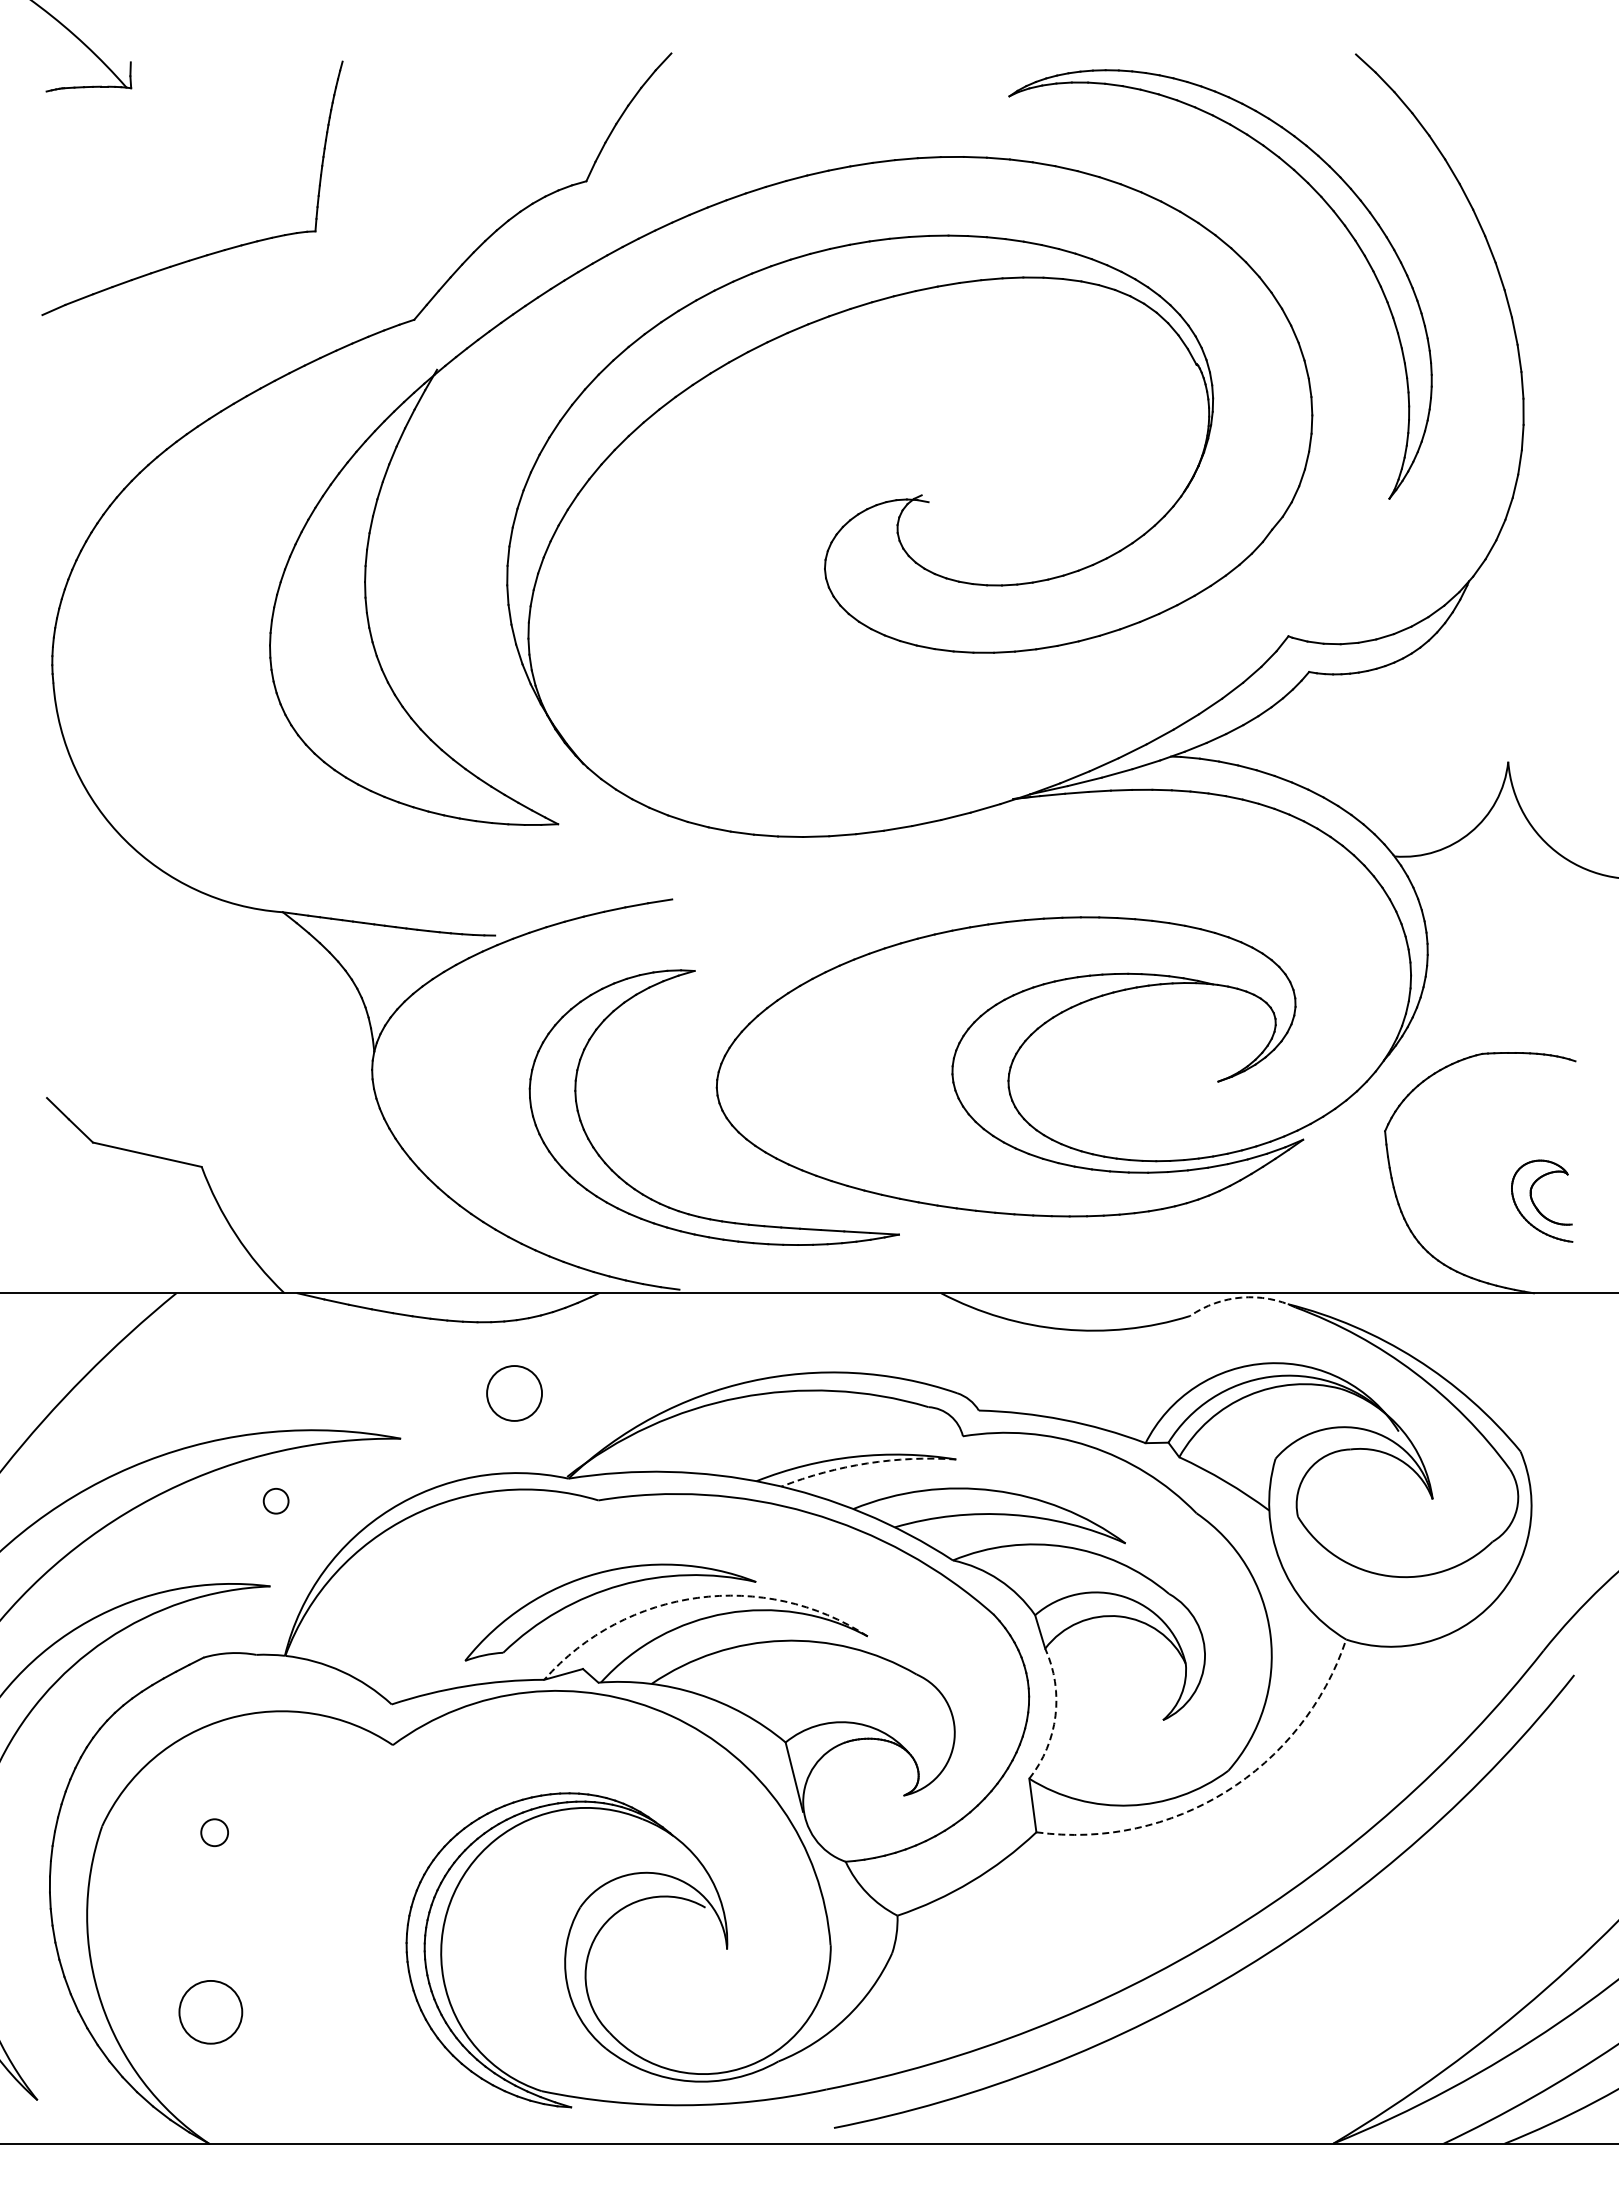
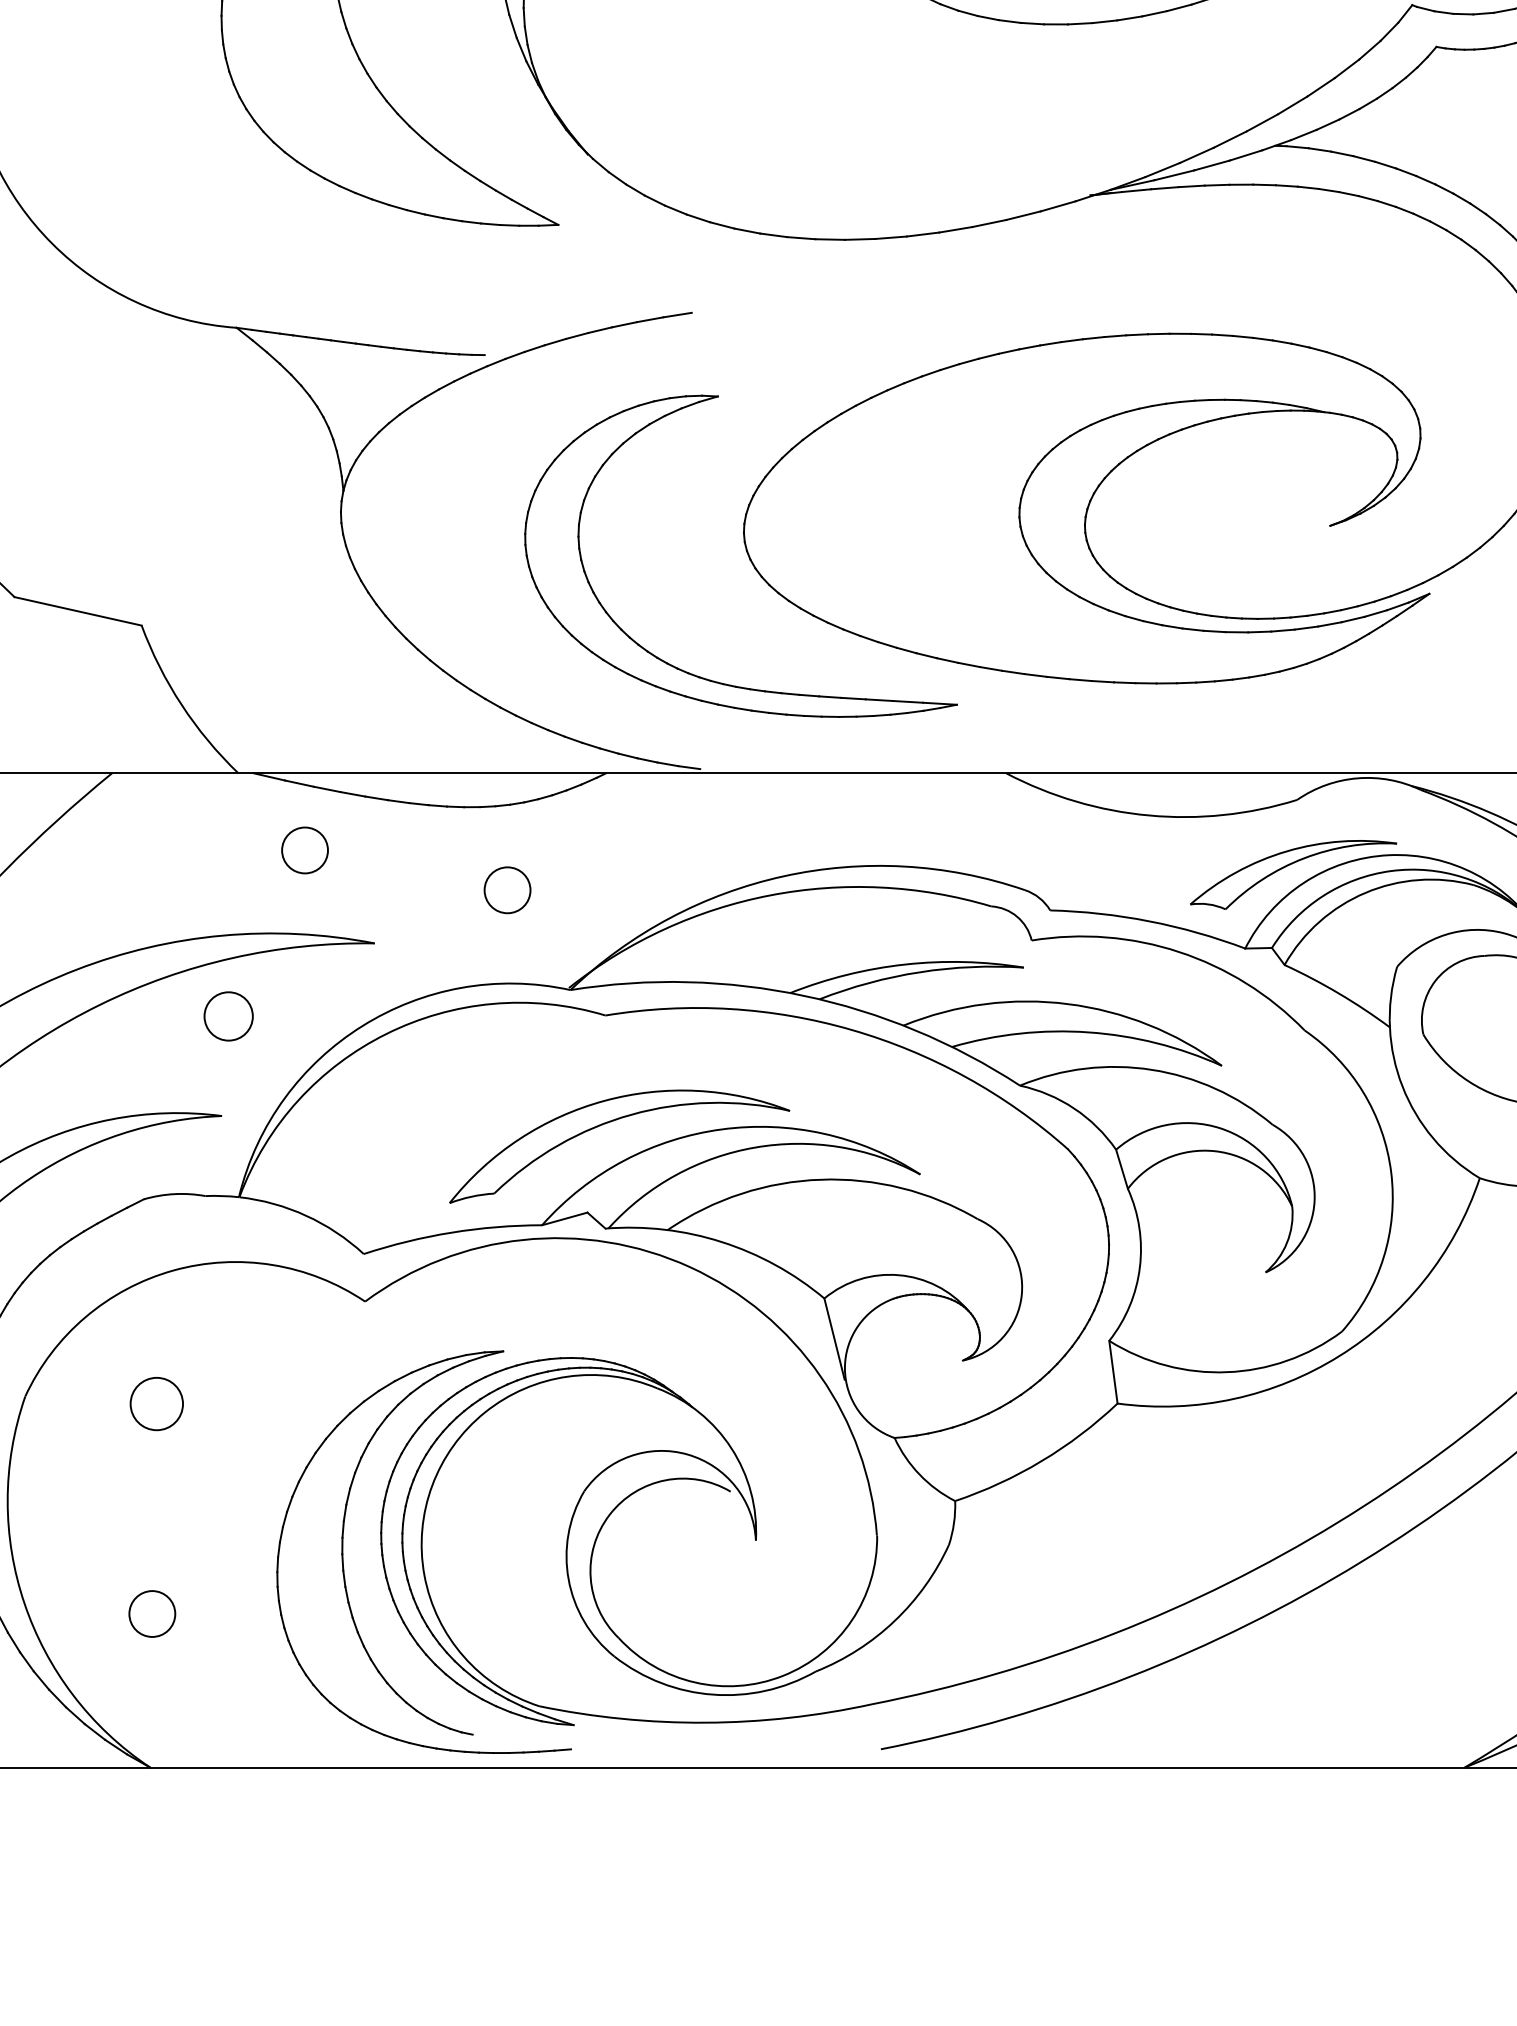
arc: (1241, 1297) -> (1357, 778), dashed -> solid
circle: (341, 1358) -> (305, 849), added
part: (1183, 1372) -> (1289, 865), added
circle: (514, 1392) -> (507, 889), size x0.71
arc: (867, 1463) -> (920, 972), dashed -> solid
circle: (275, 1500) -> (227, 1015), size x1.67
arc: (697, 1597) -> (721, 1129), dashed -> solid
arc: (1055, 1715) -> (1139, 1266), dashed -> solid
arc: (1226, 1791) -> (1339, 1355), dashed -> solid
circle: (214, 1832) -> (156, 1403), size x1.67
part: (374, 1959) -> (343, 1552), added
circle: (210, 2011) -> (151, 1613), size x0.62

